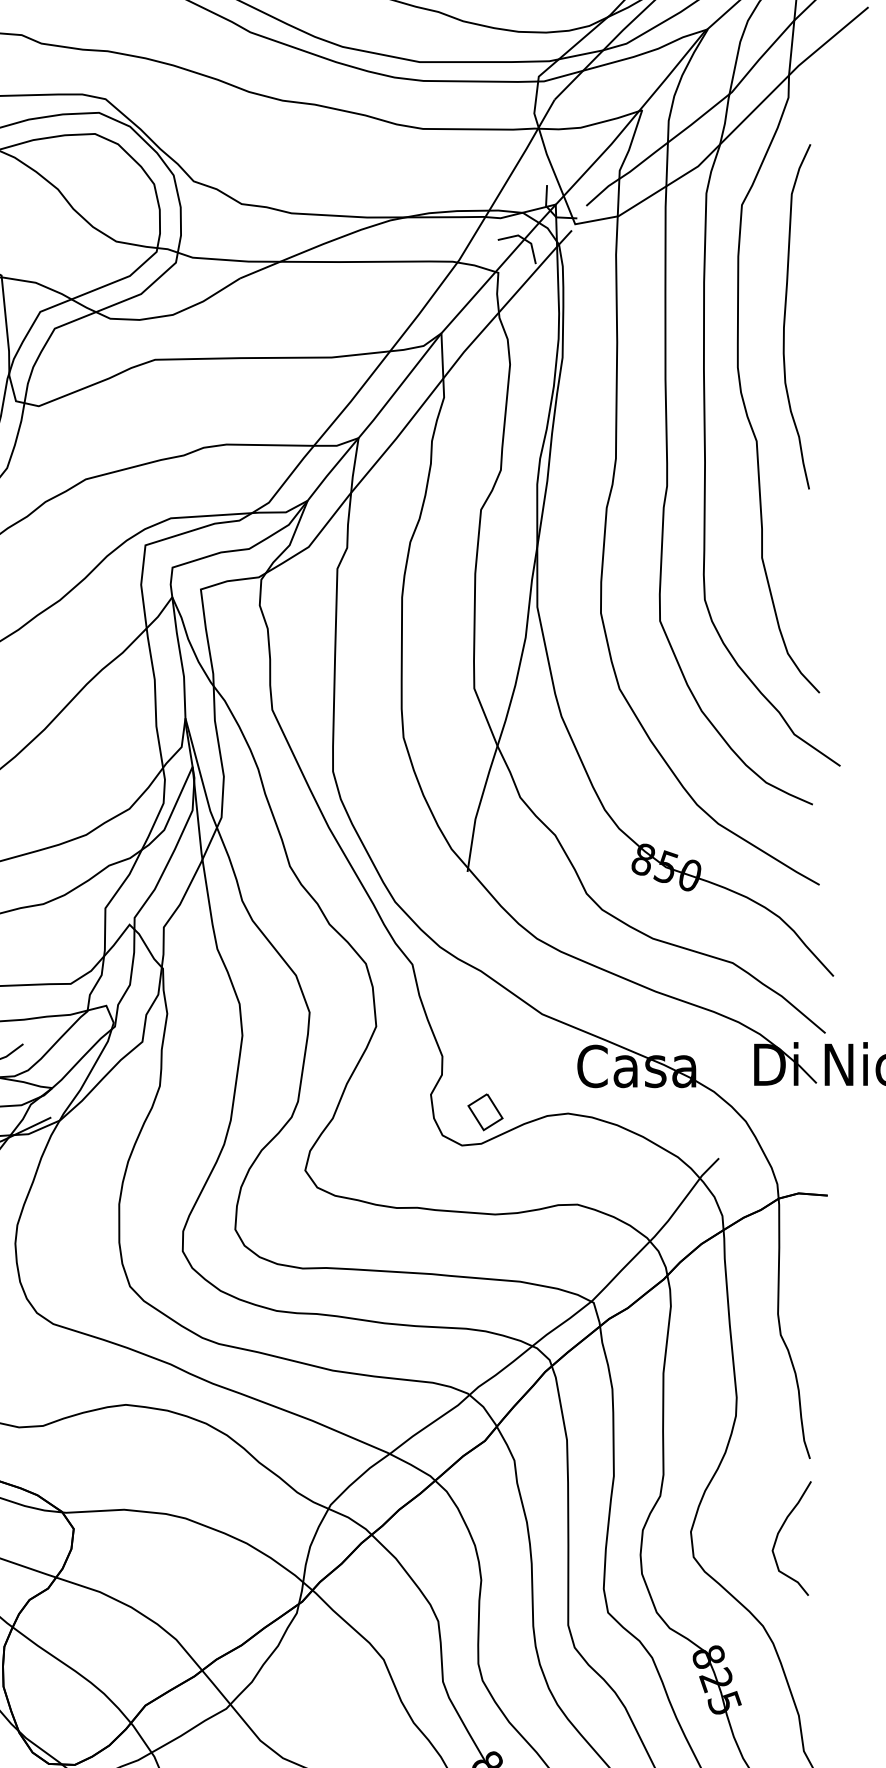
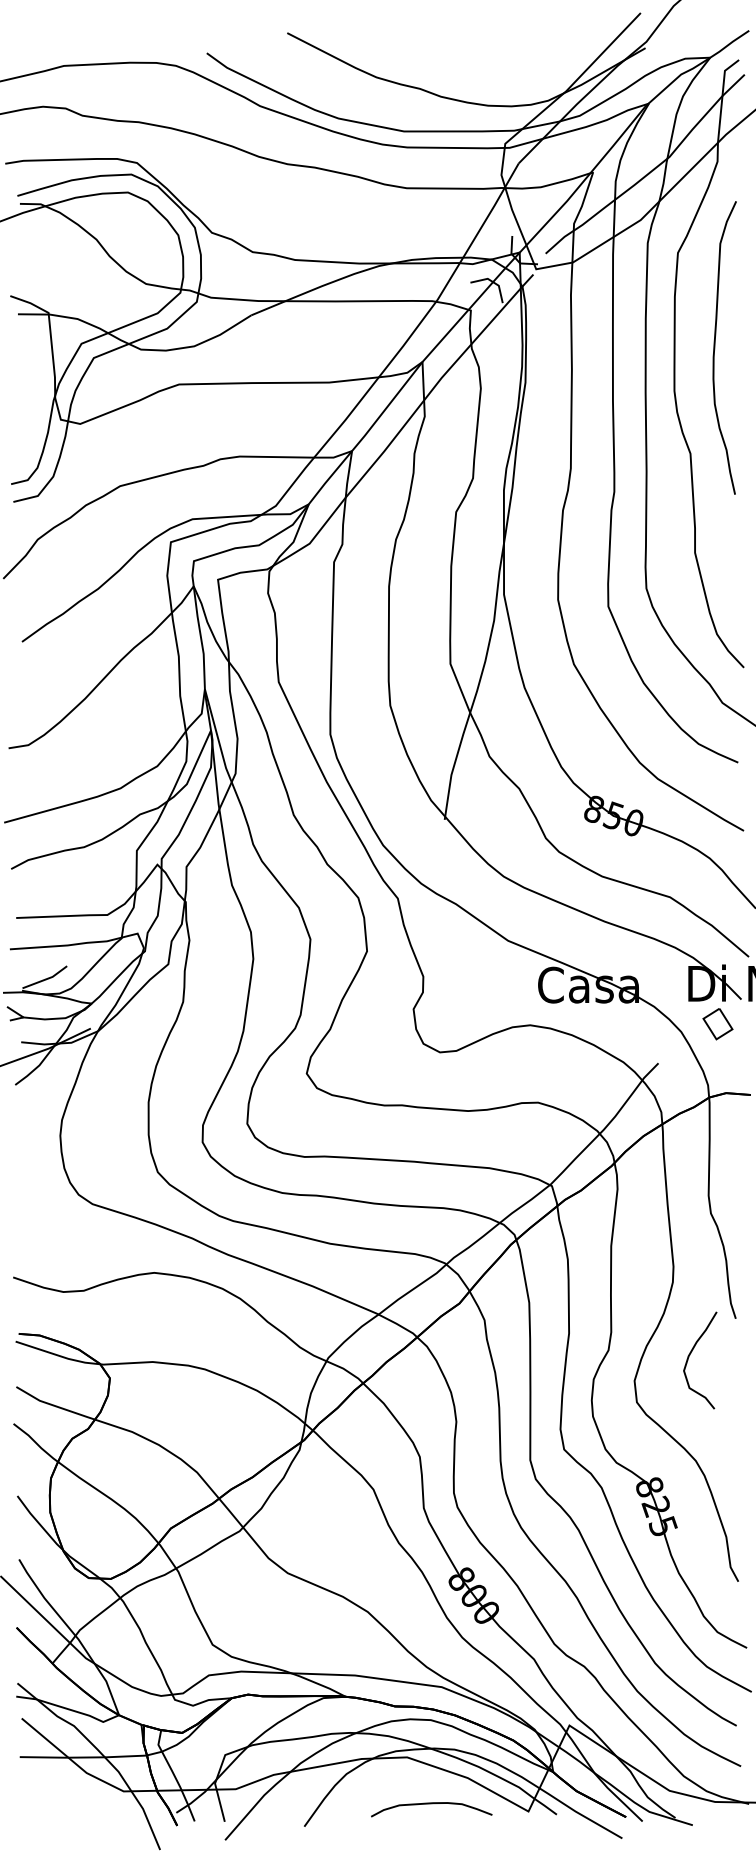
part: (484, 1112) -> (717, 1024), moved
curve: (780, 1532) -> (690, 1355), moved

